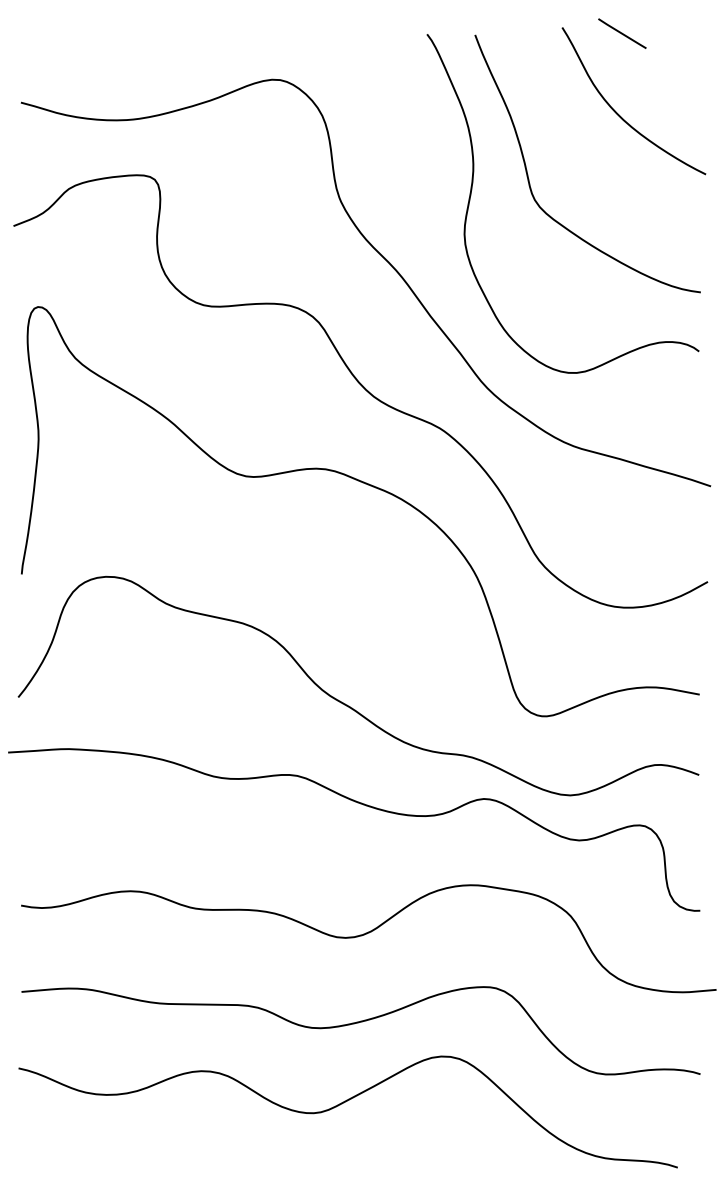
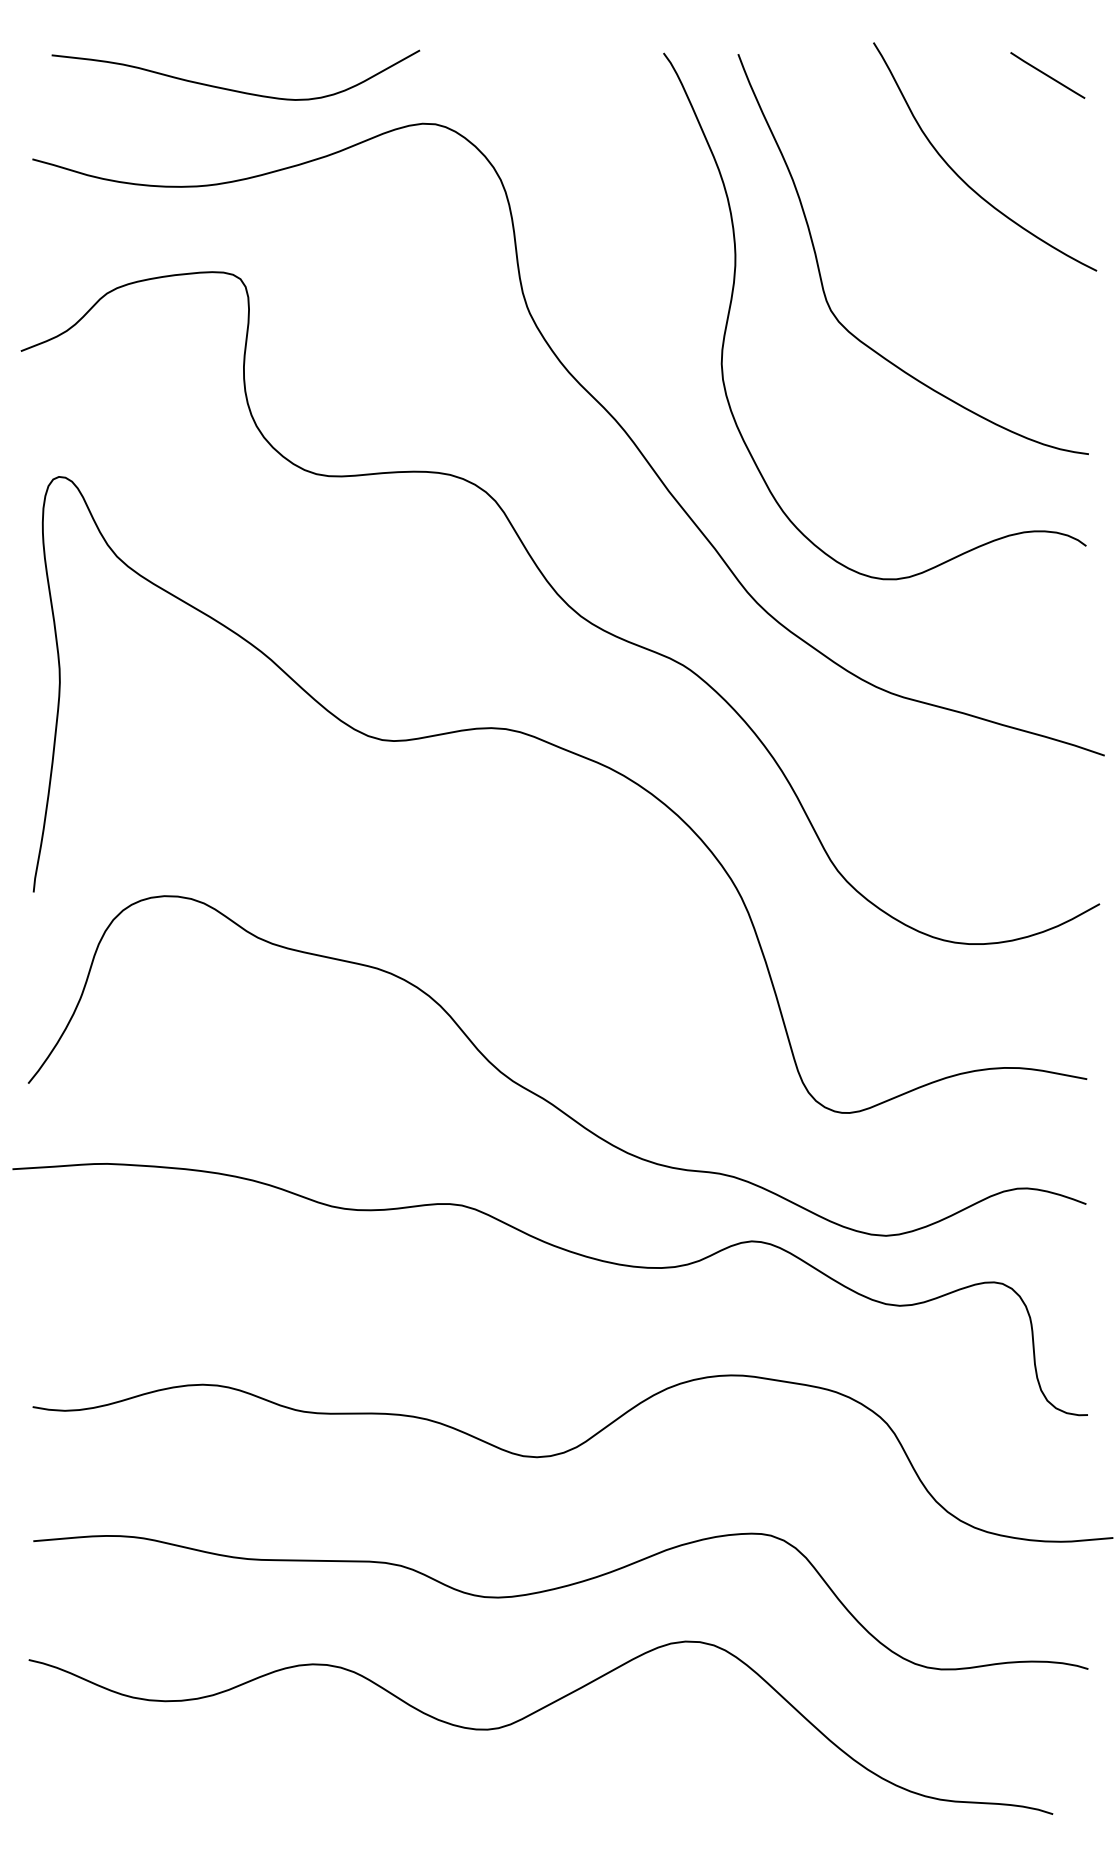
line: (622, 33) -> (1047, 75), moved
curve: (151, 57) -> (235, 89), added

